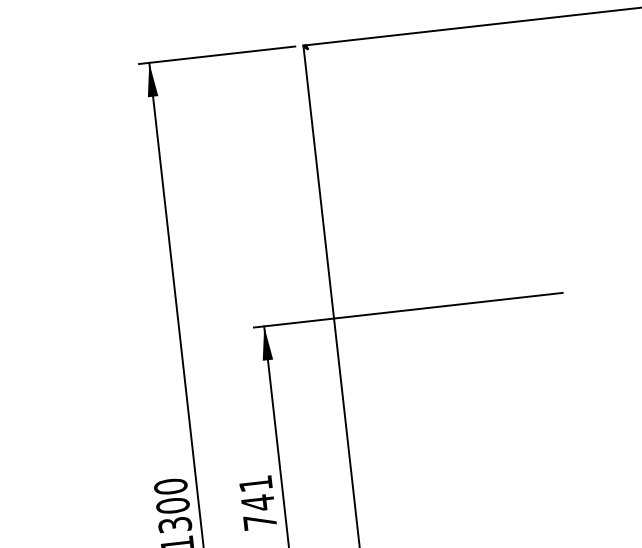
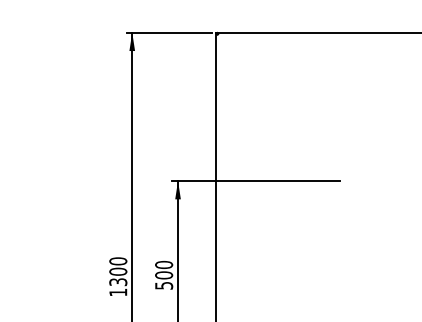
text: (258, 501) -> (164, 274), 741 -> 500

